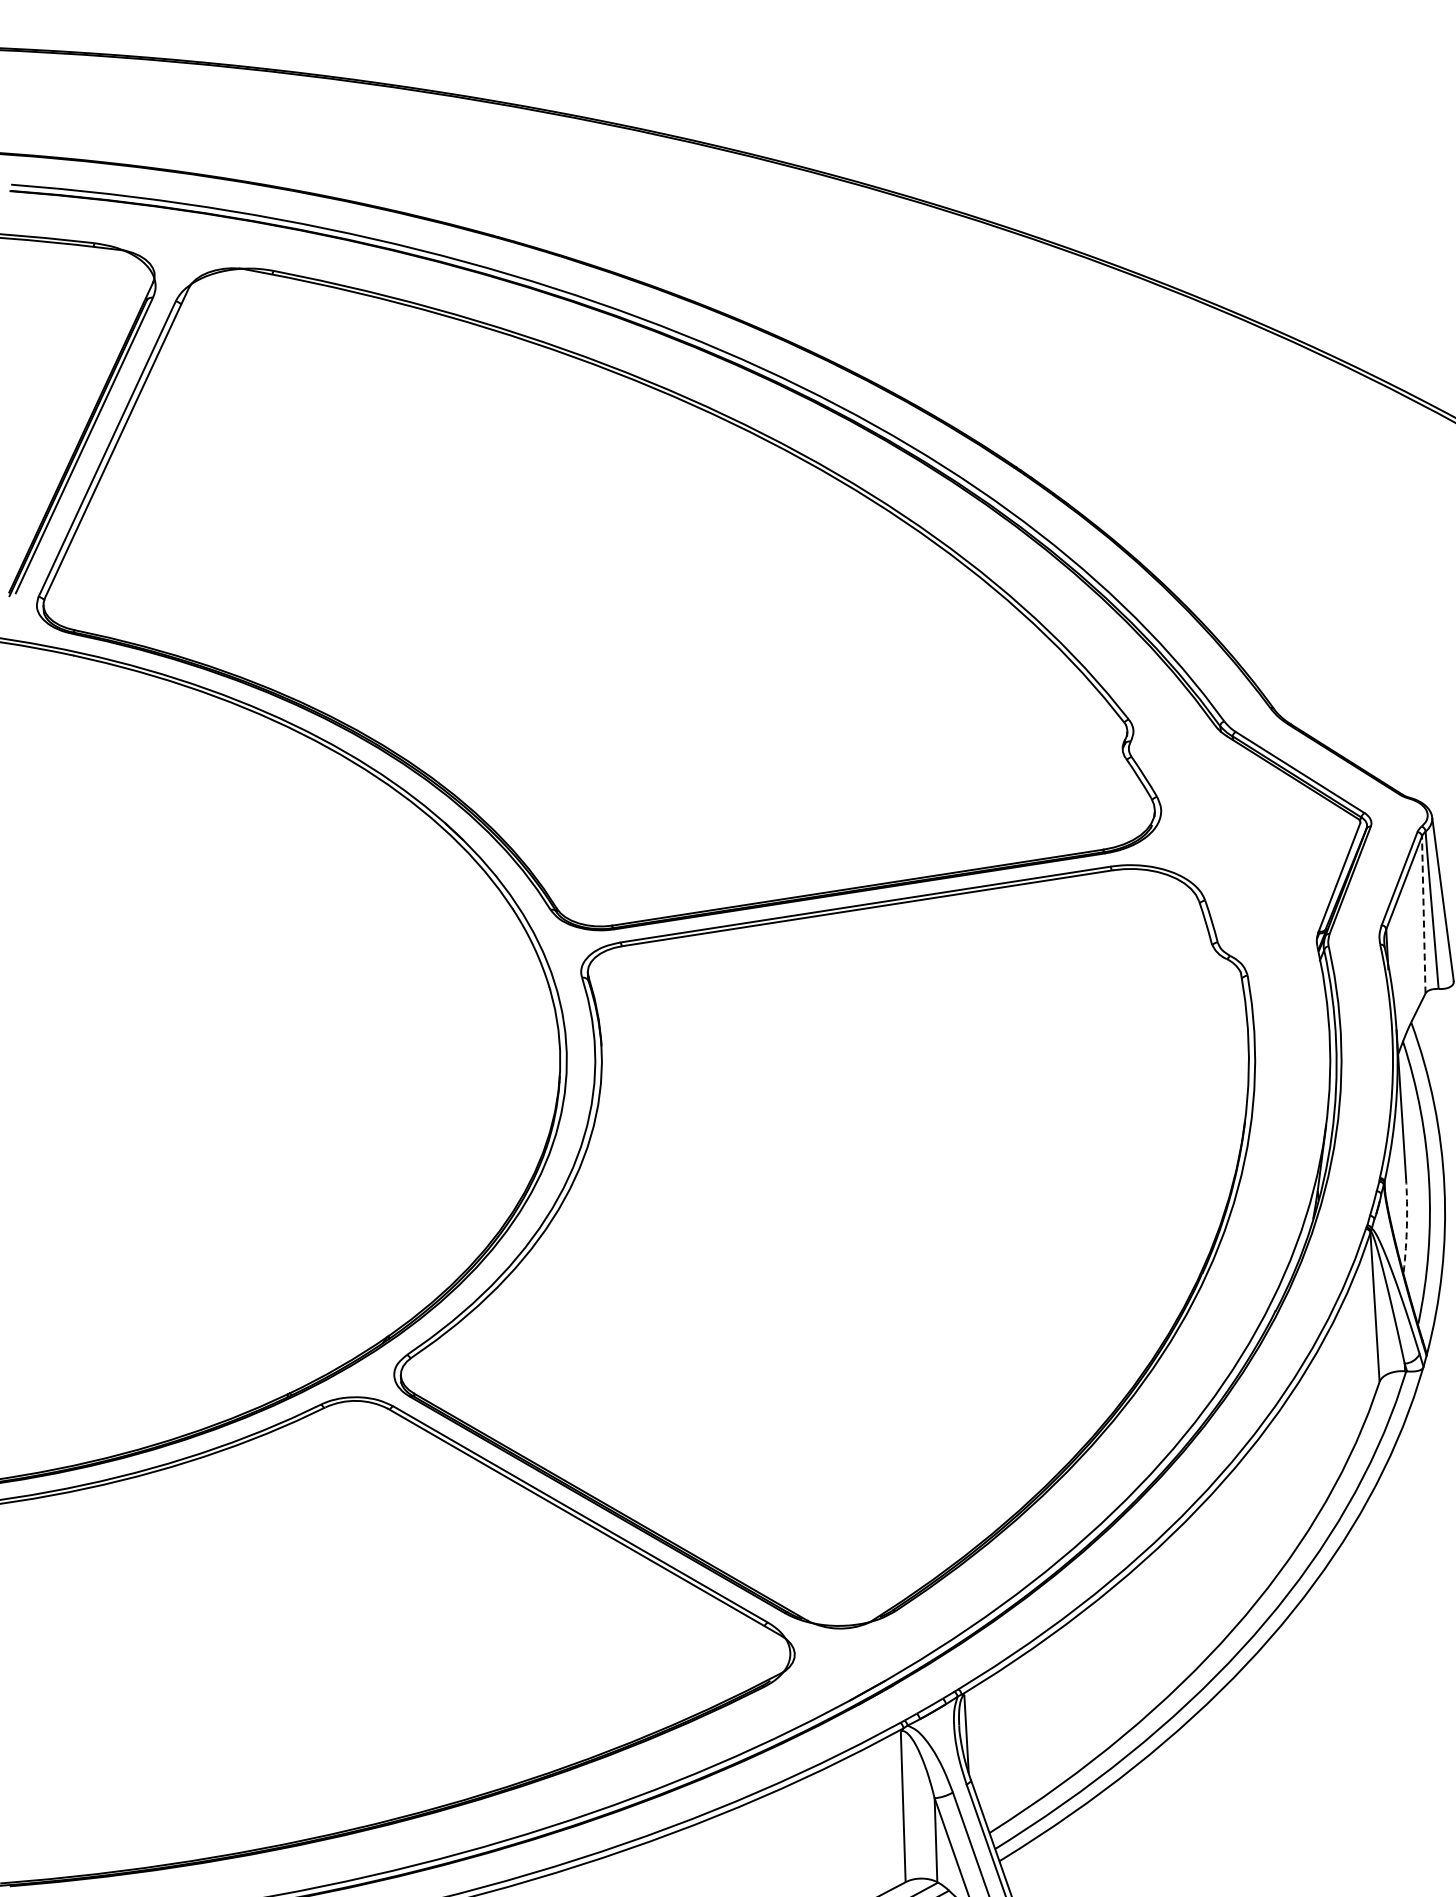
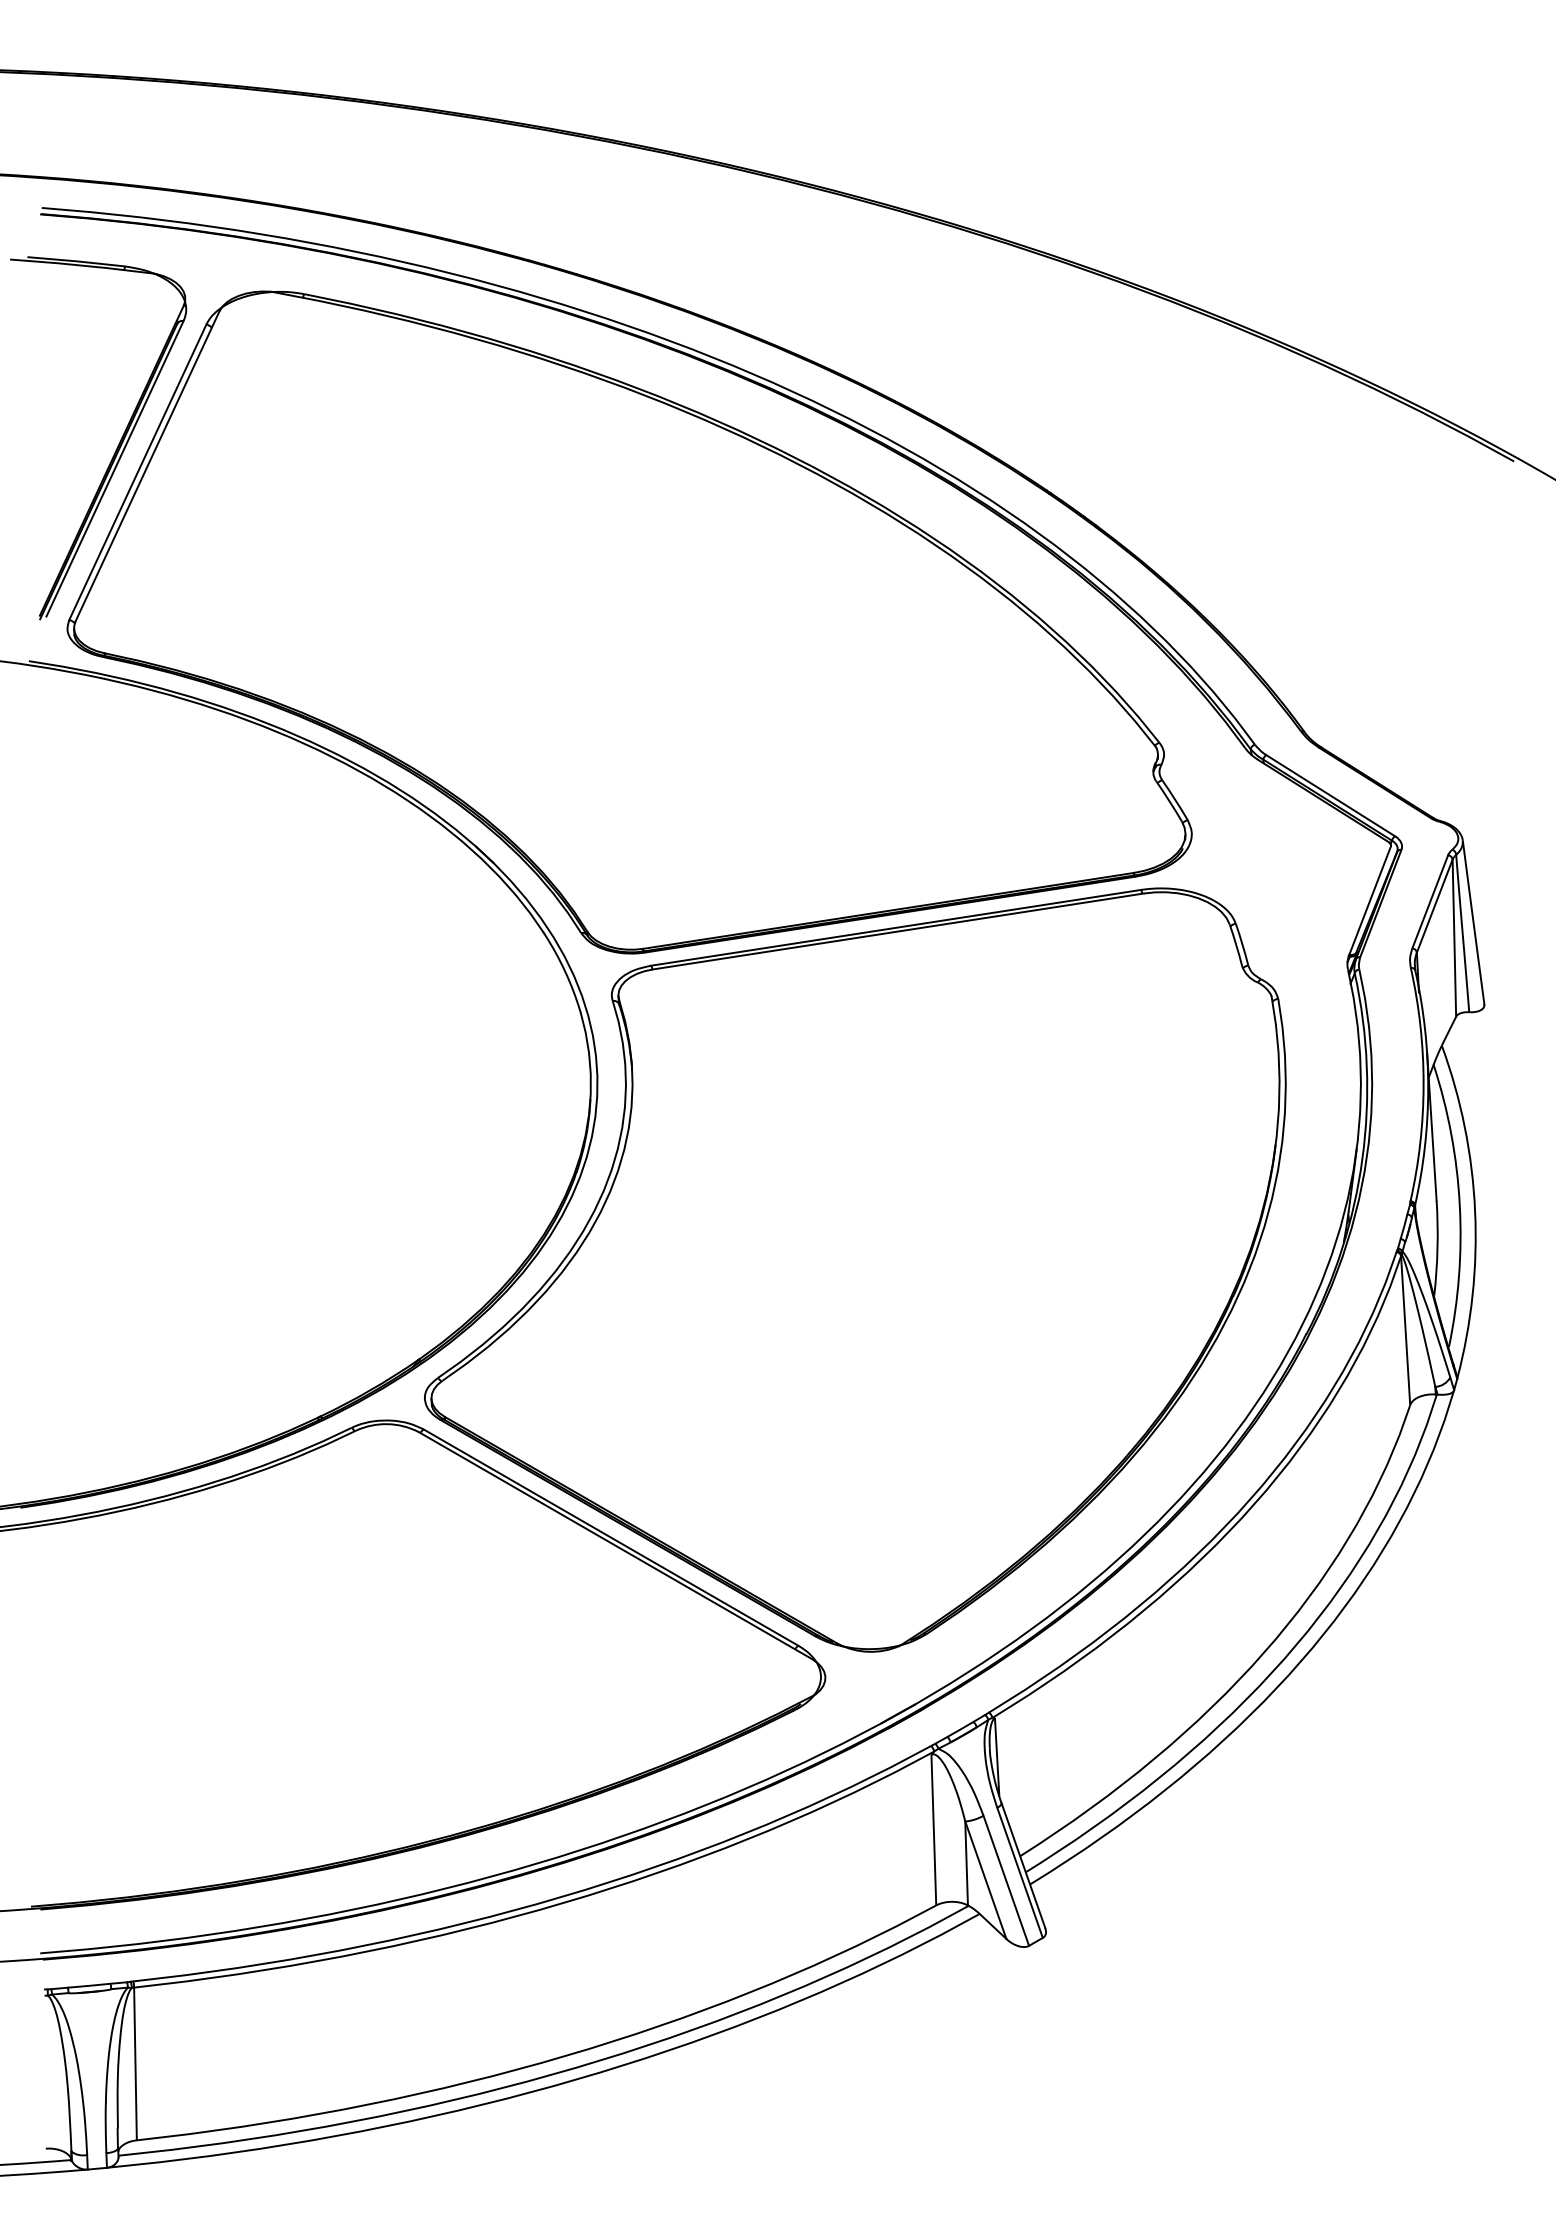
line: (1423, 915) -> (1454, 938), dashed -> solid
arc: (1406, 1225) -> (1437, 1248), dashed -> solid

